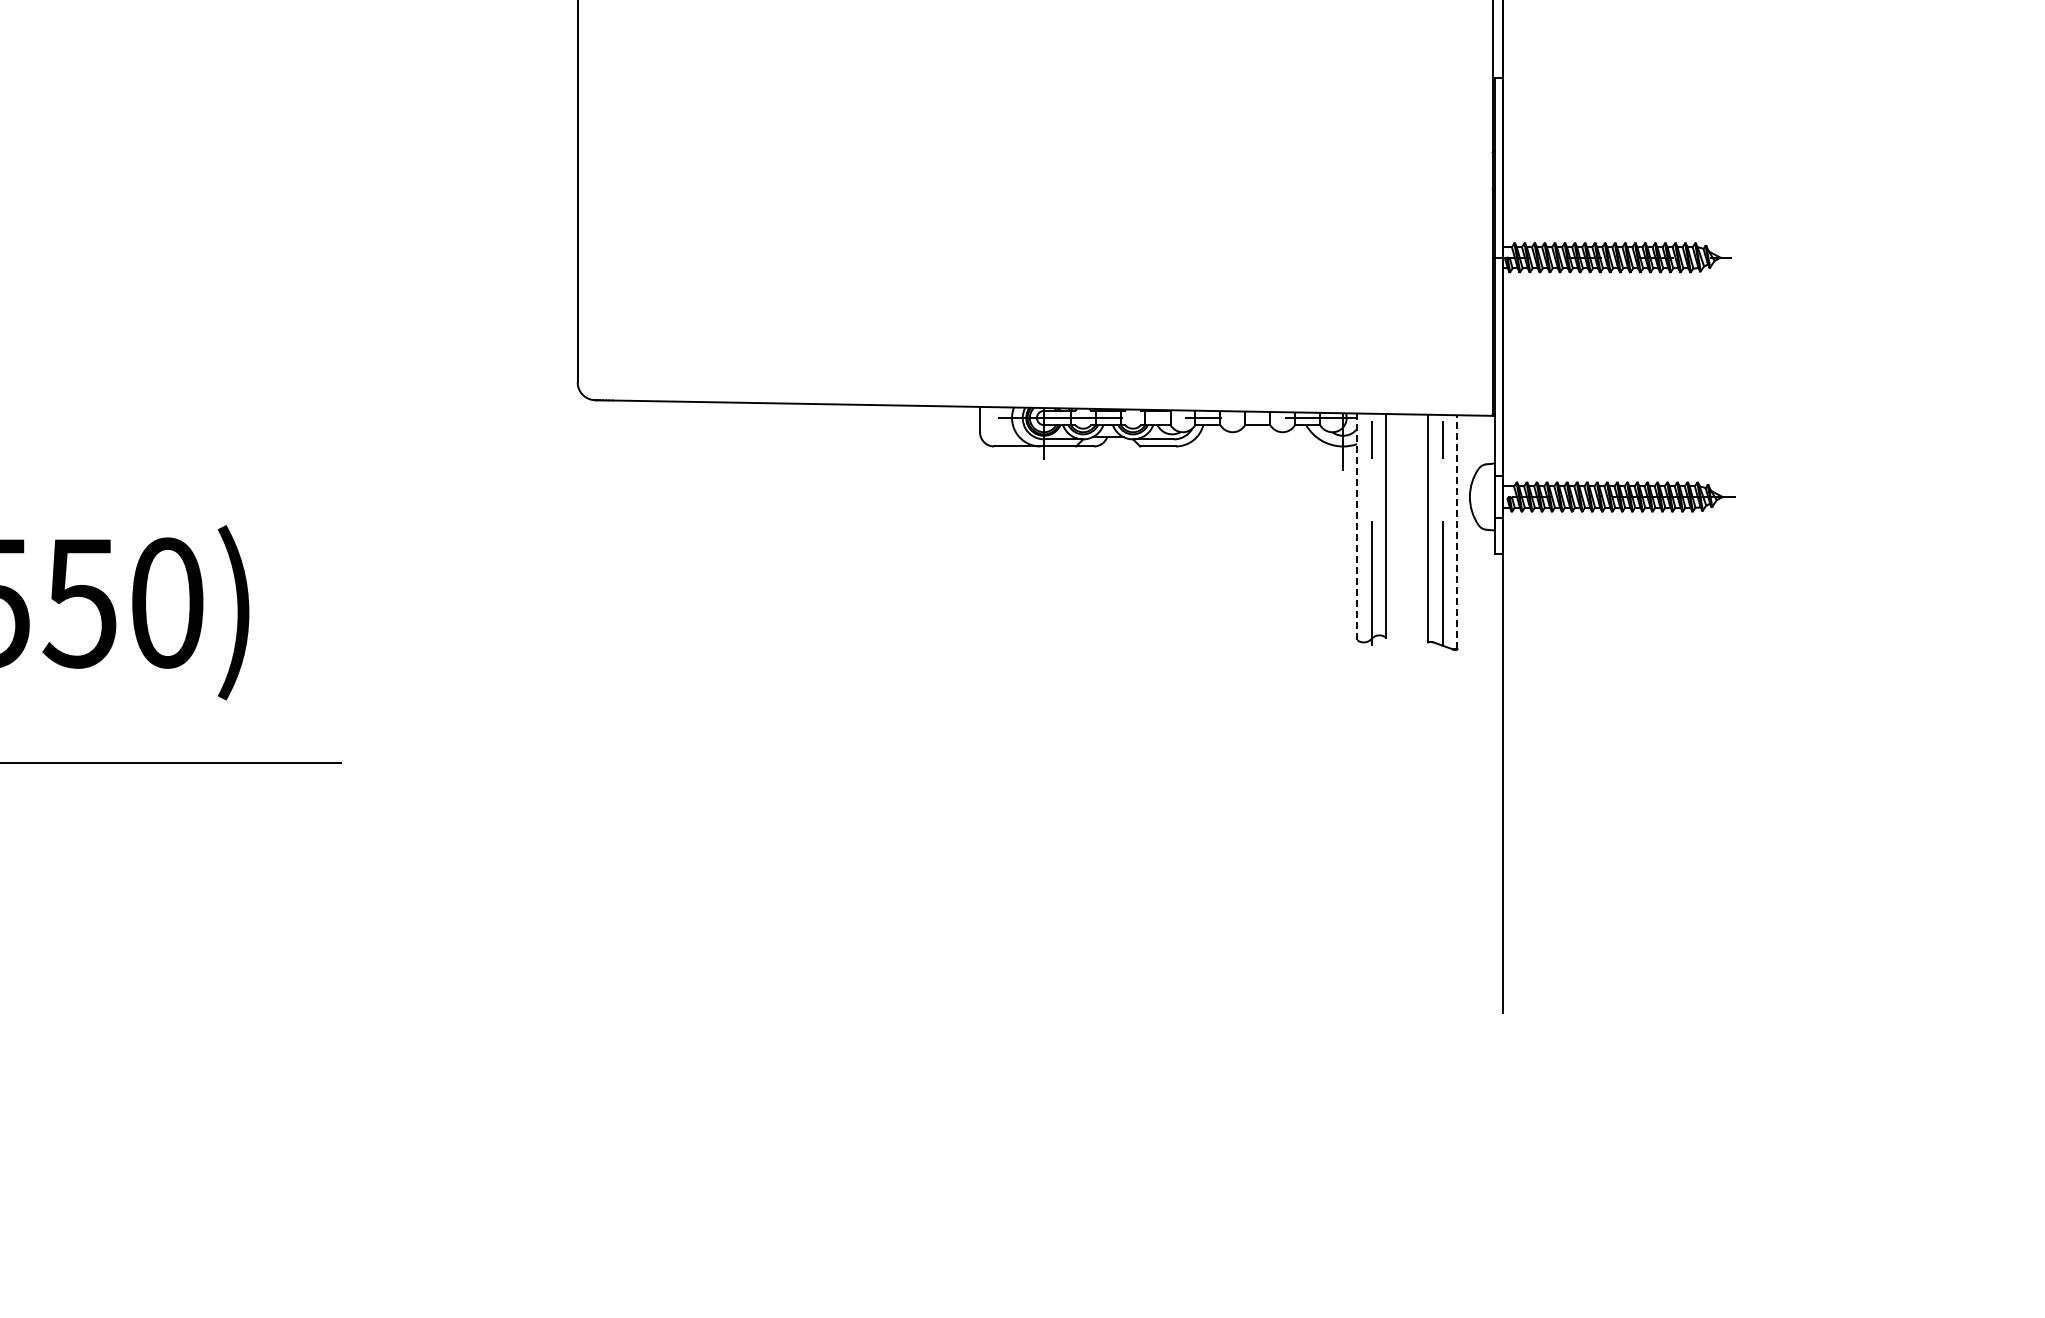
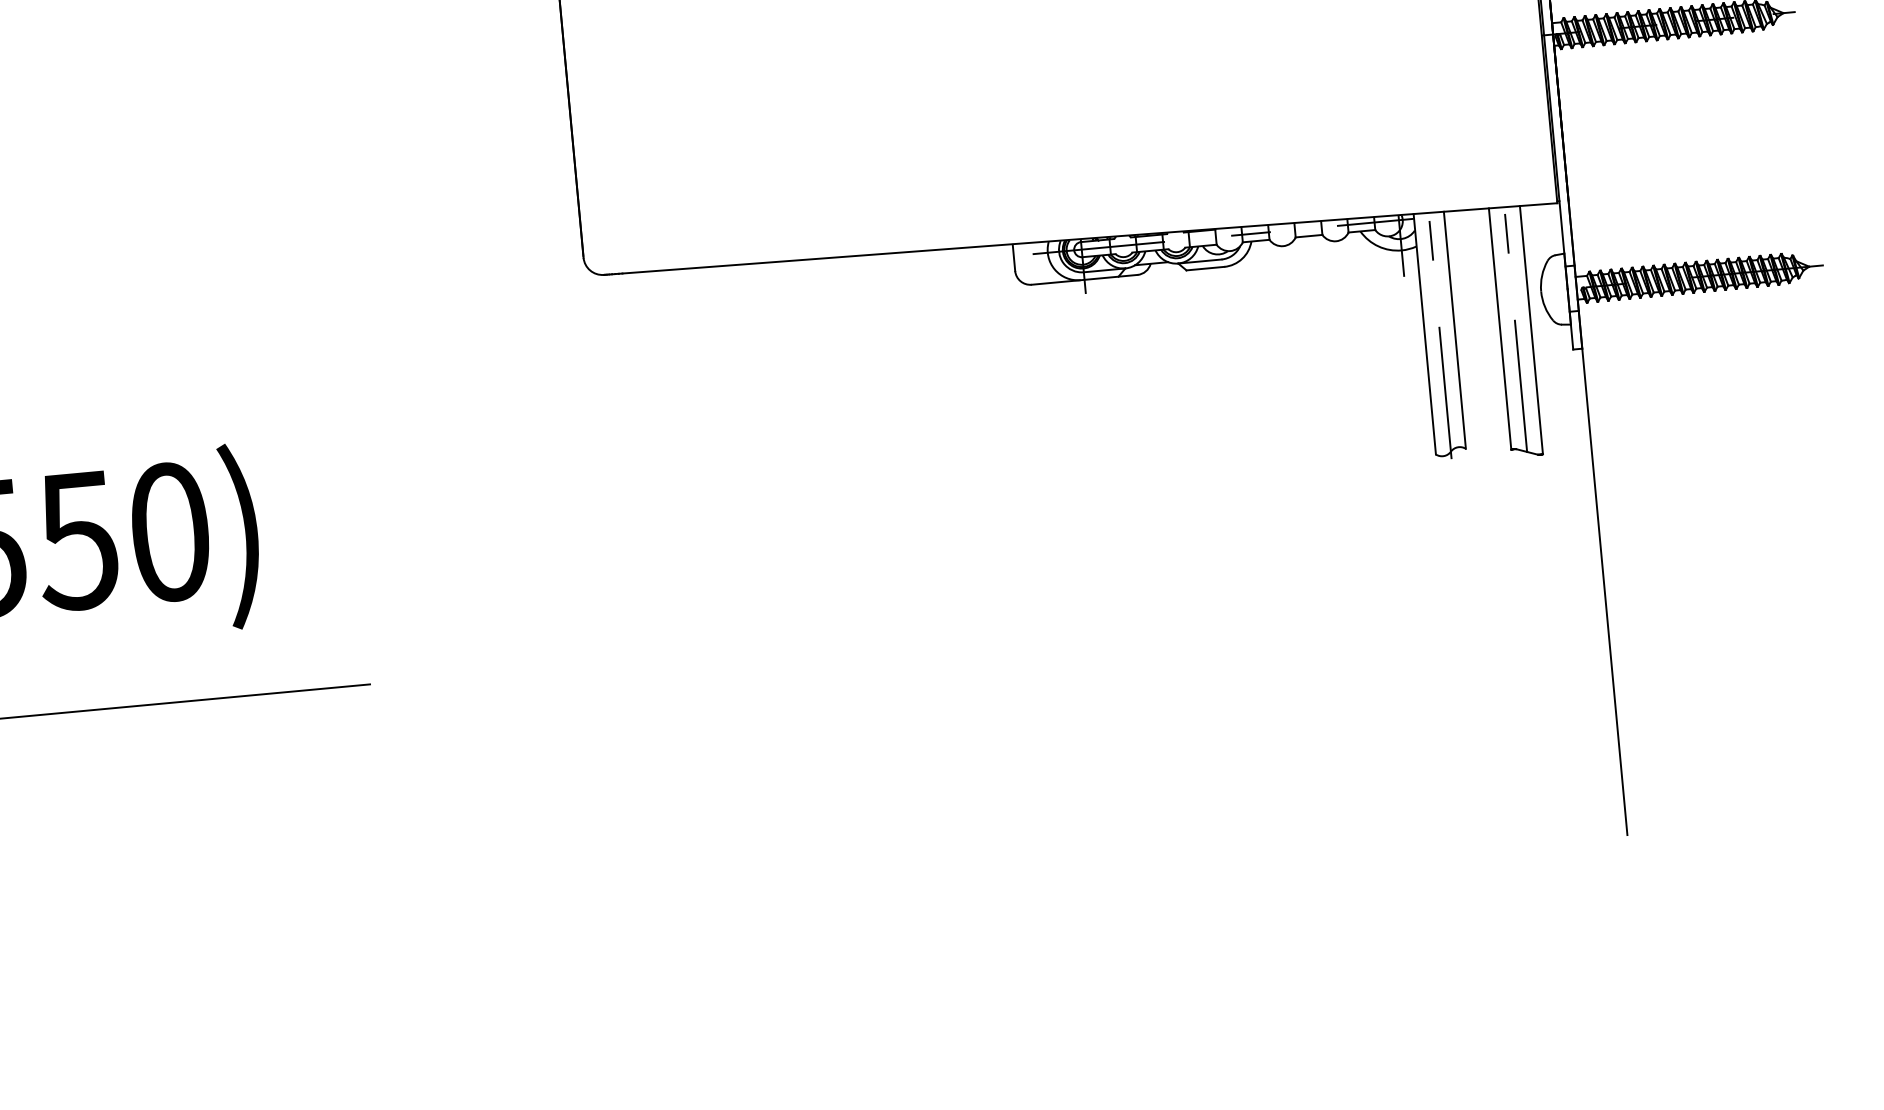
line: (1357, 526) -> (1424, 333), dashed -> solid
line: (1457, 532) -> (1531, 330), dashed -> solid

